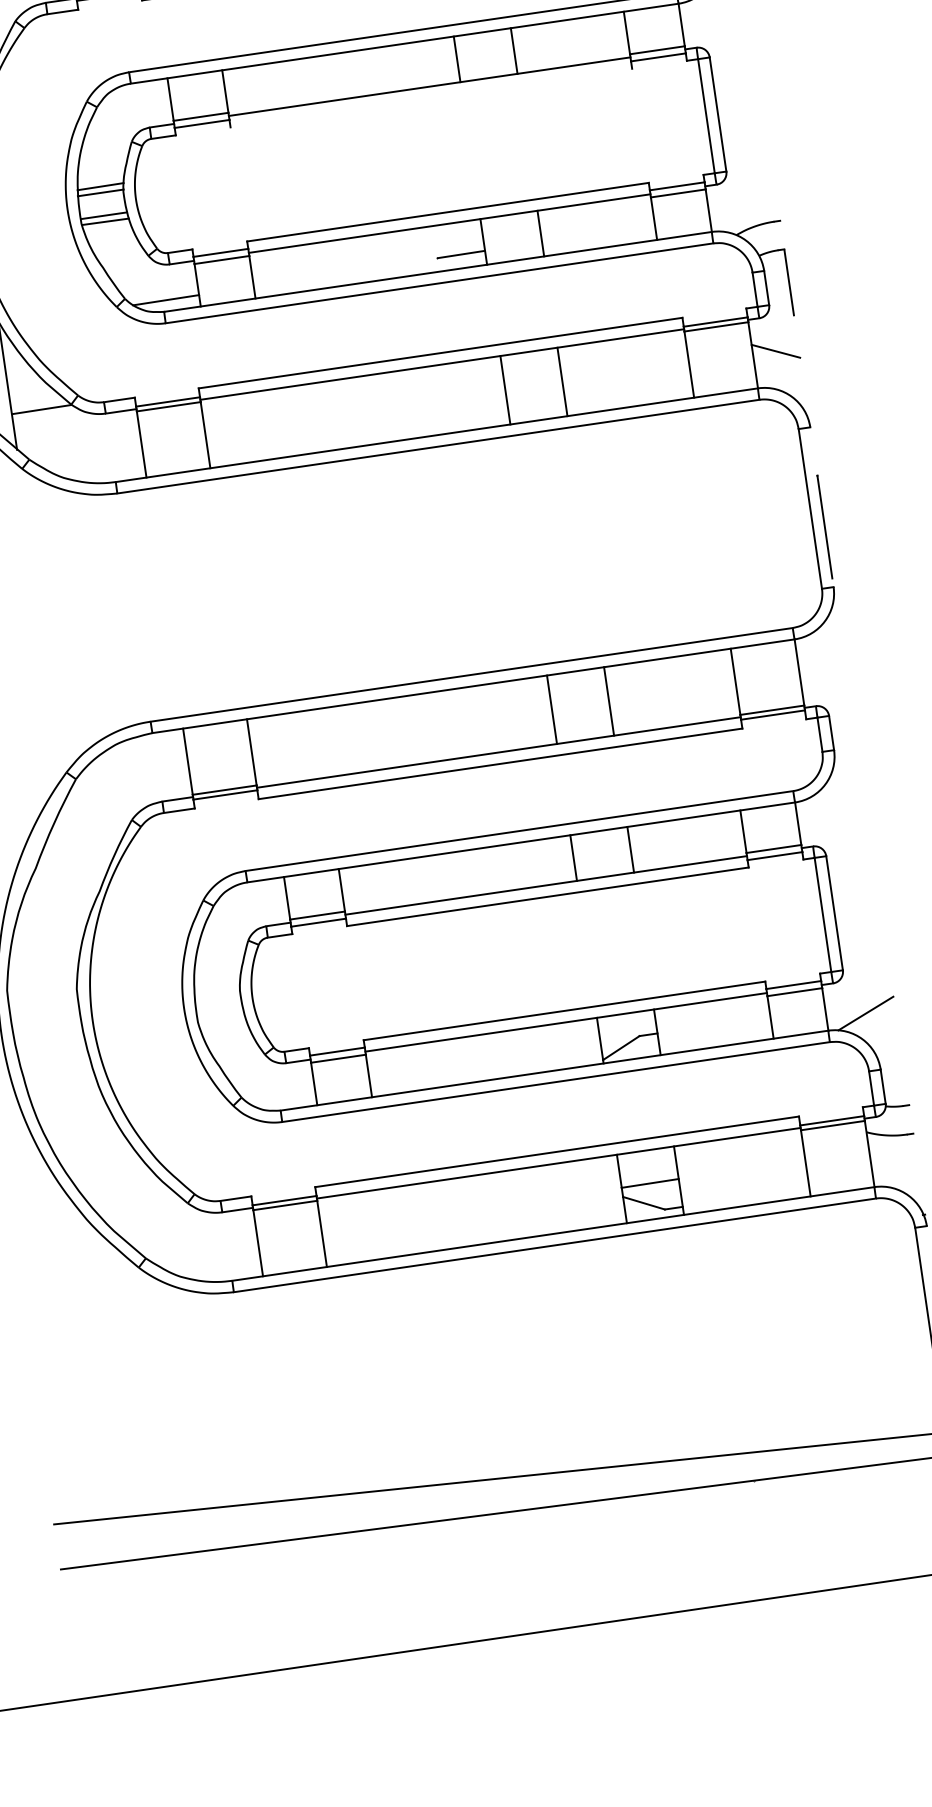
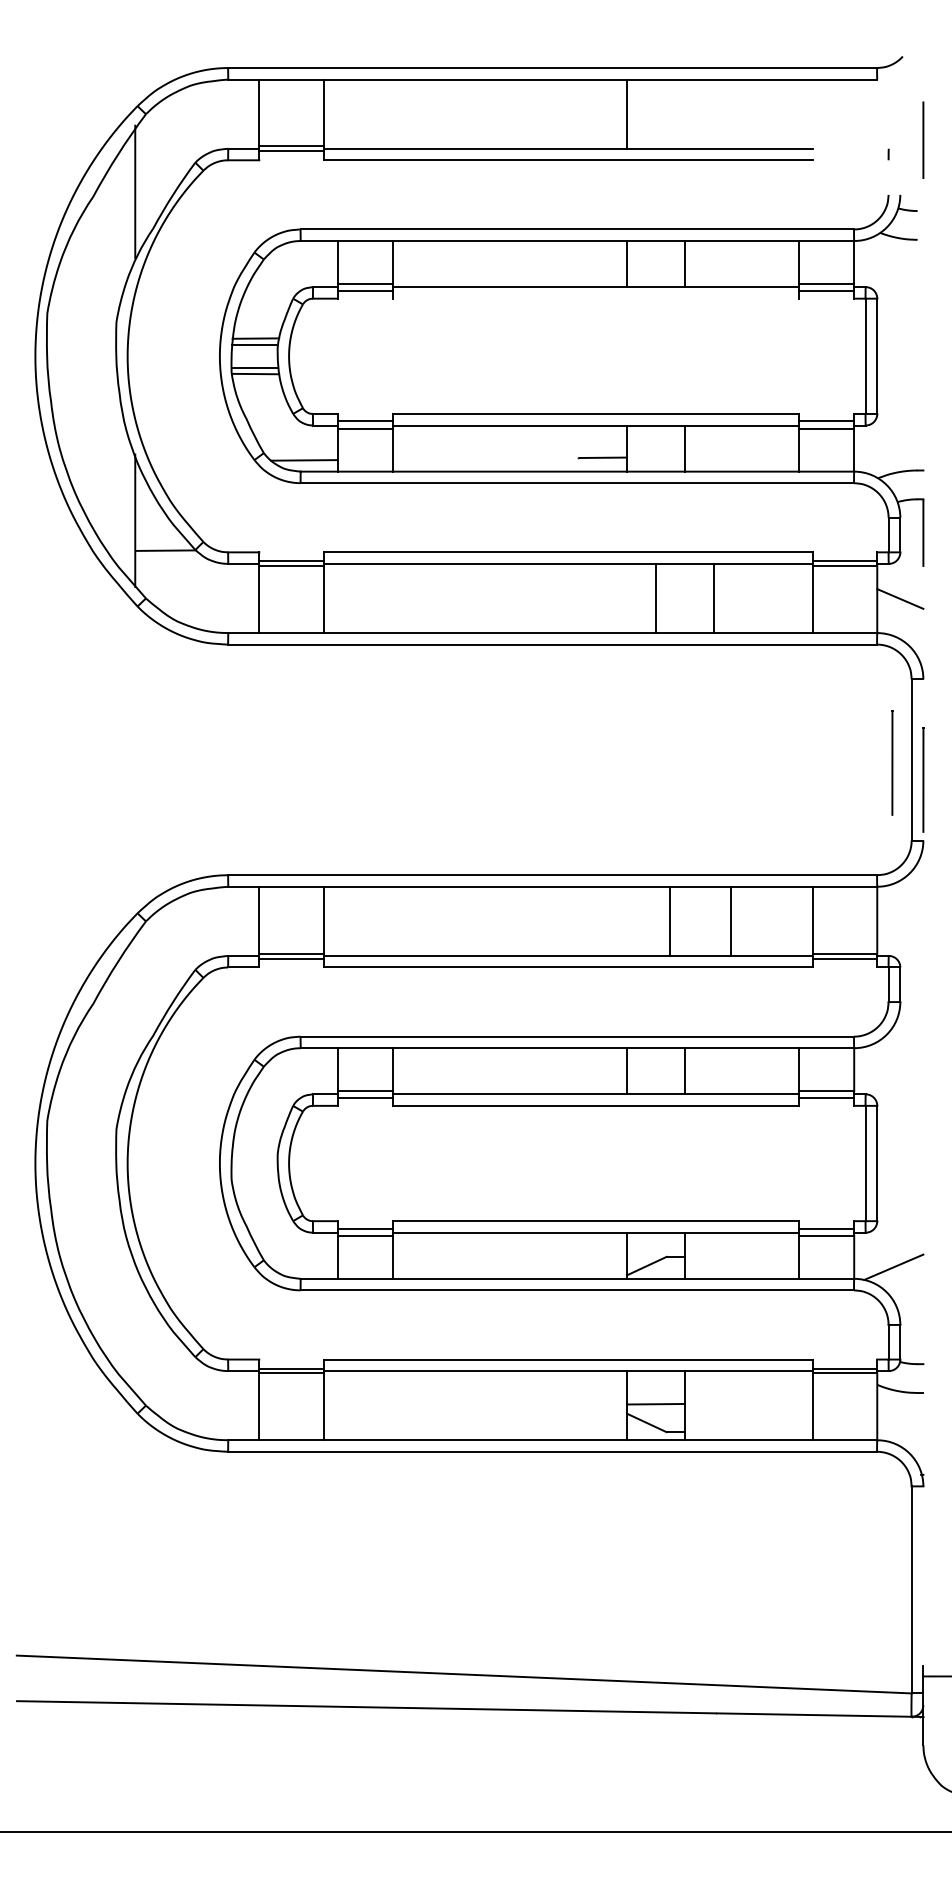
line: (562, 381) -> (713, 598), moved
line: (505, 390) -> (656, 598), moved
line: (791, 514) -> (892, 762), added
line: (608, 700) -> (730, 920), moved
line: (552, 708) -> (670, 920), moved

